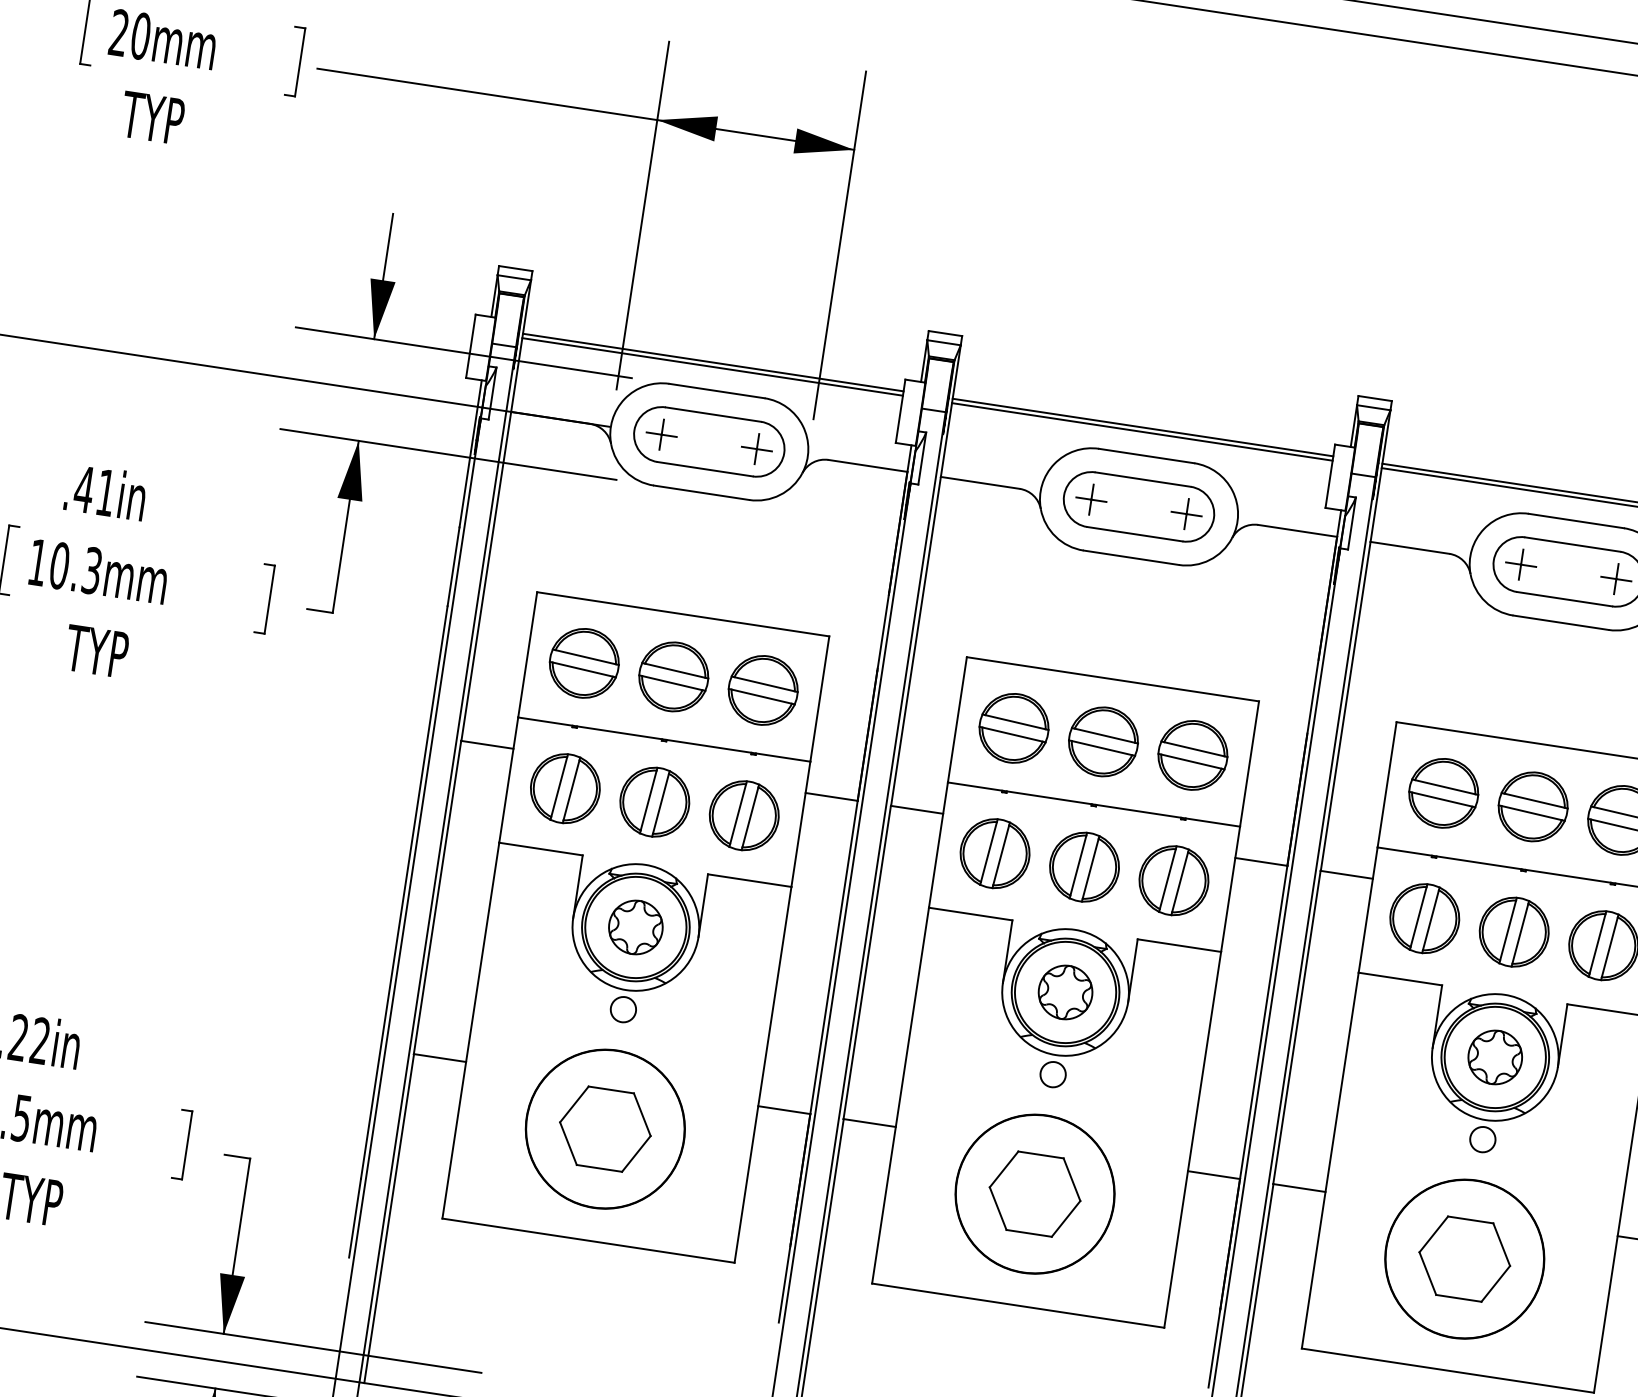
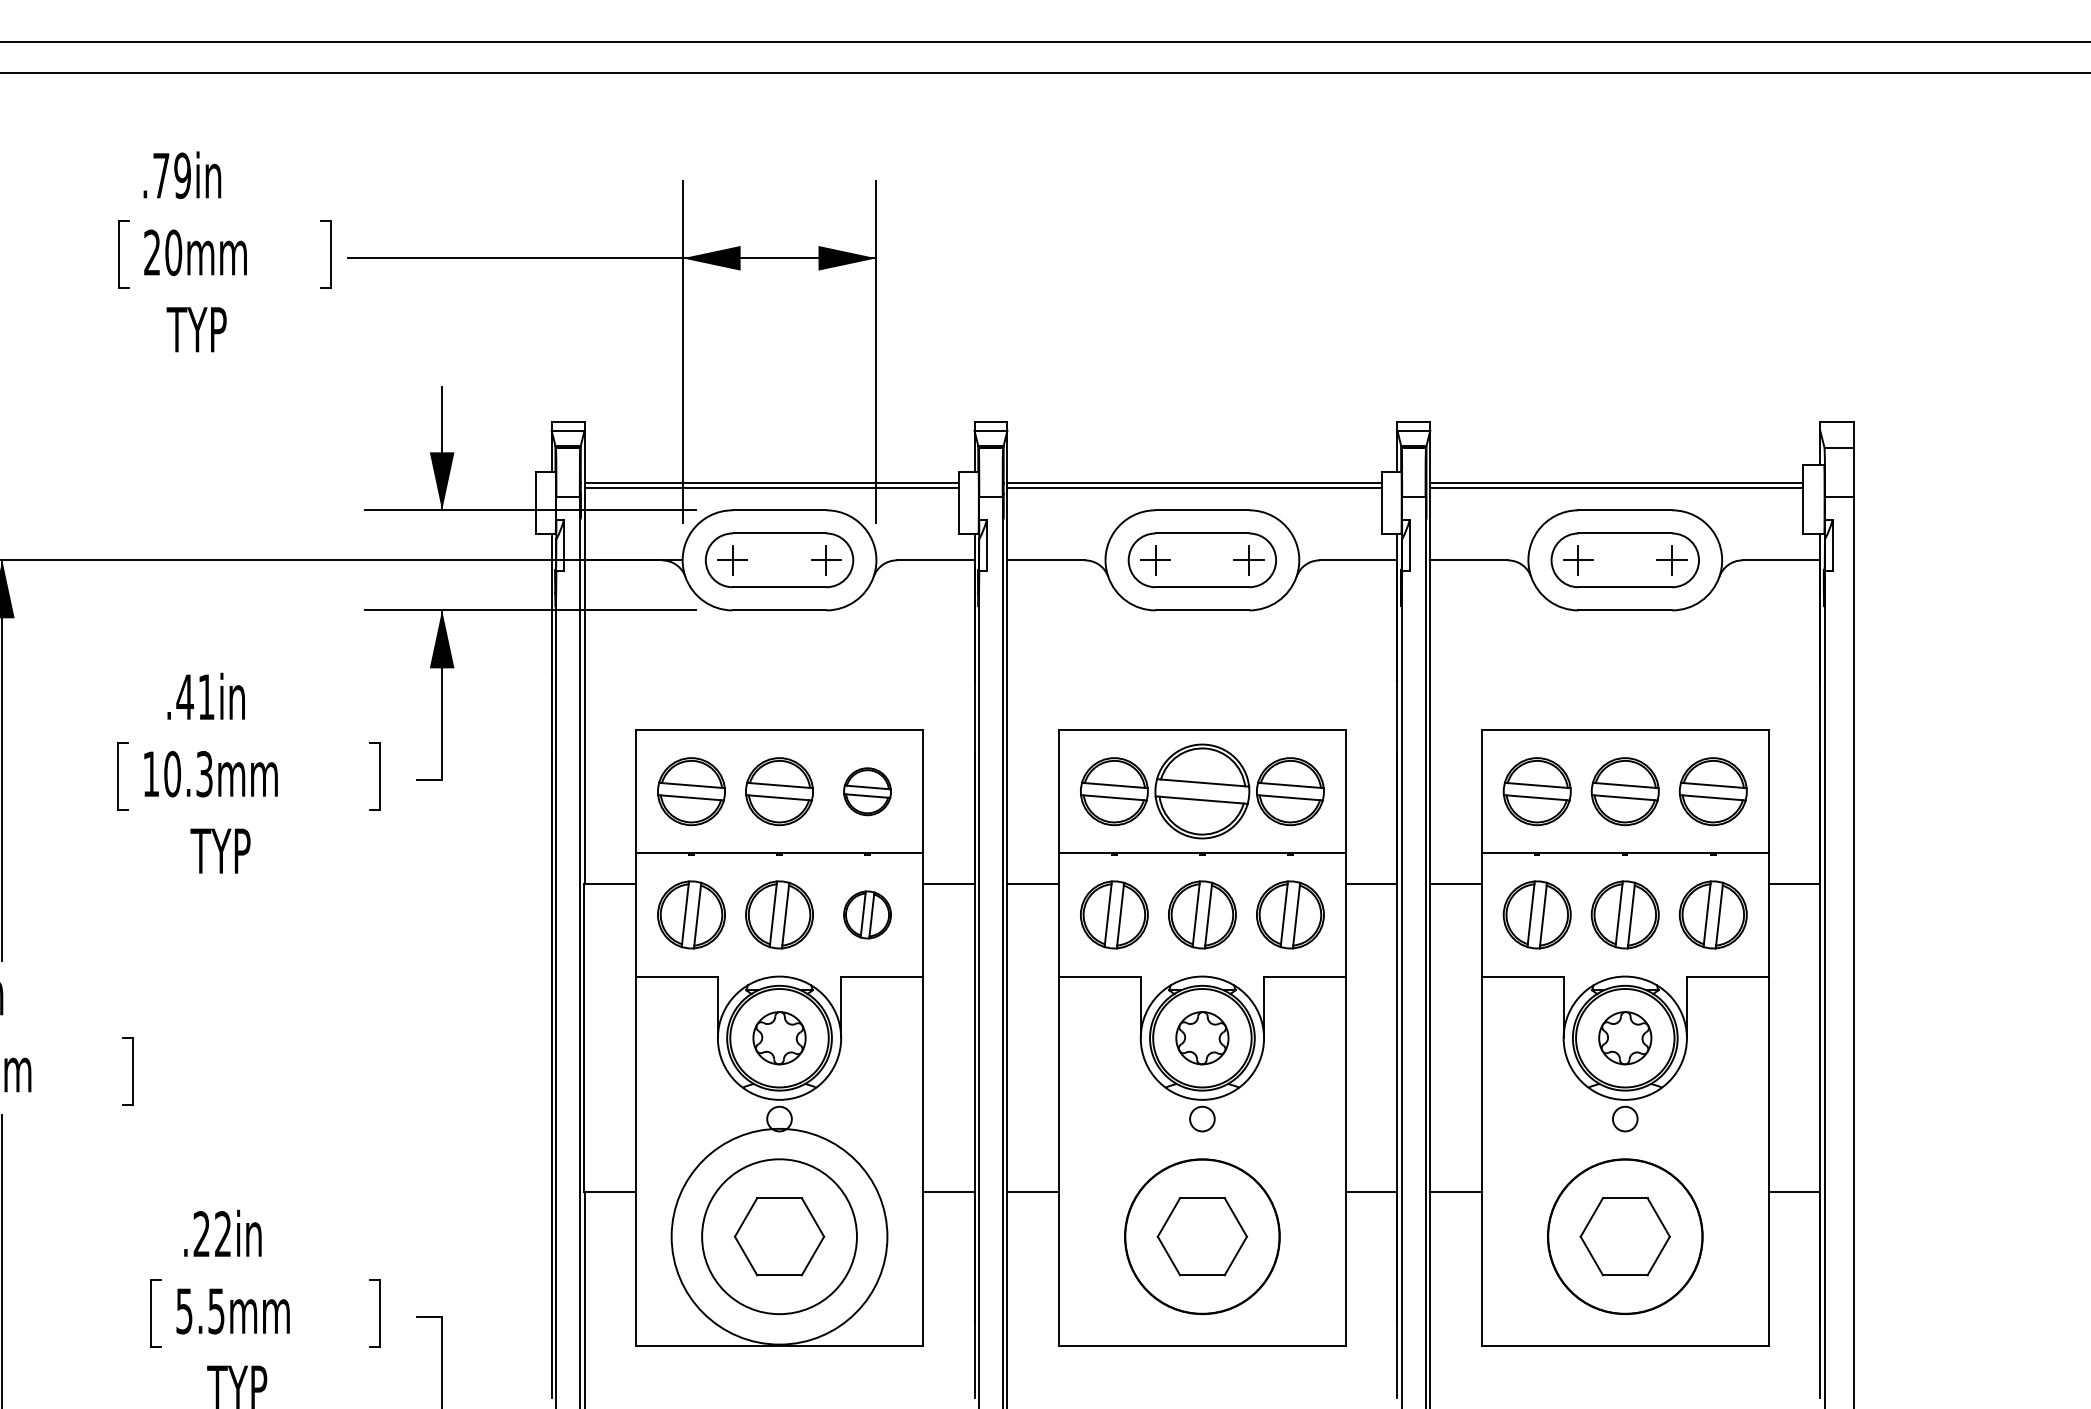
part: (763, 690) -> (867, 791), size x0.7
part: (1103, 741) -> (1202, 791), size x1.4
part: (744, 815) -> (867, 914), size x0.7
circle: (605, 1128) -> (779, 1236), size x1.4

